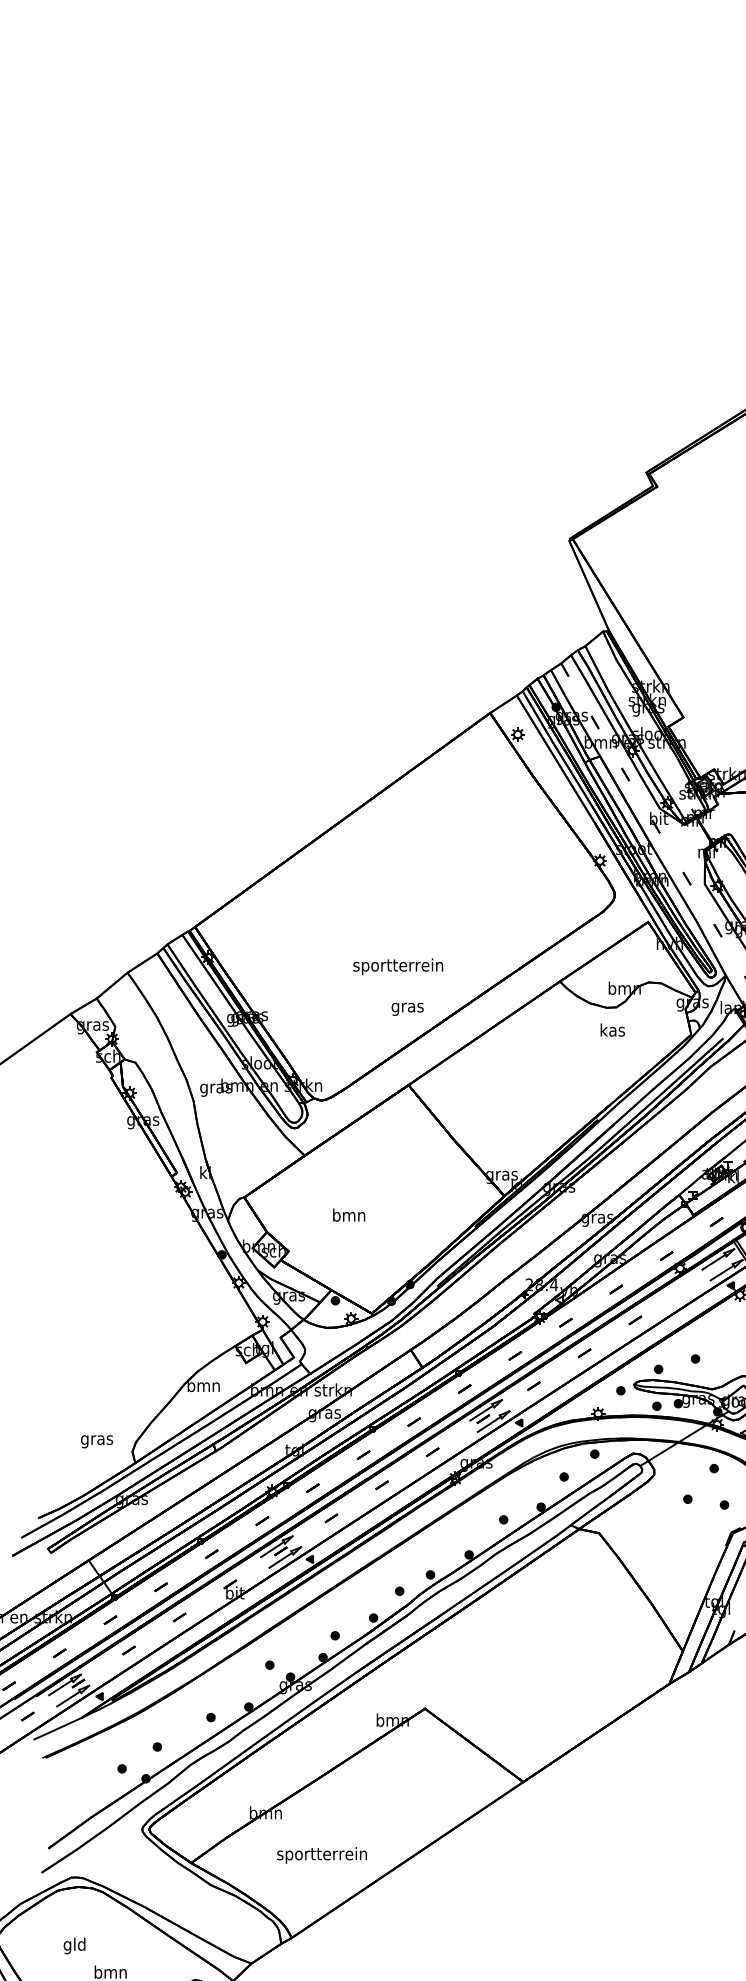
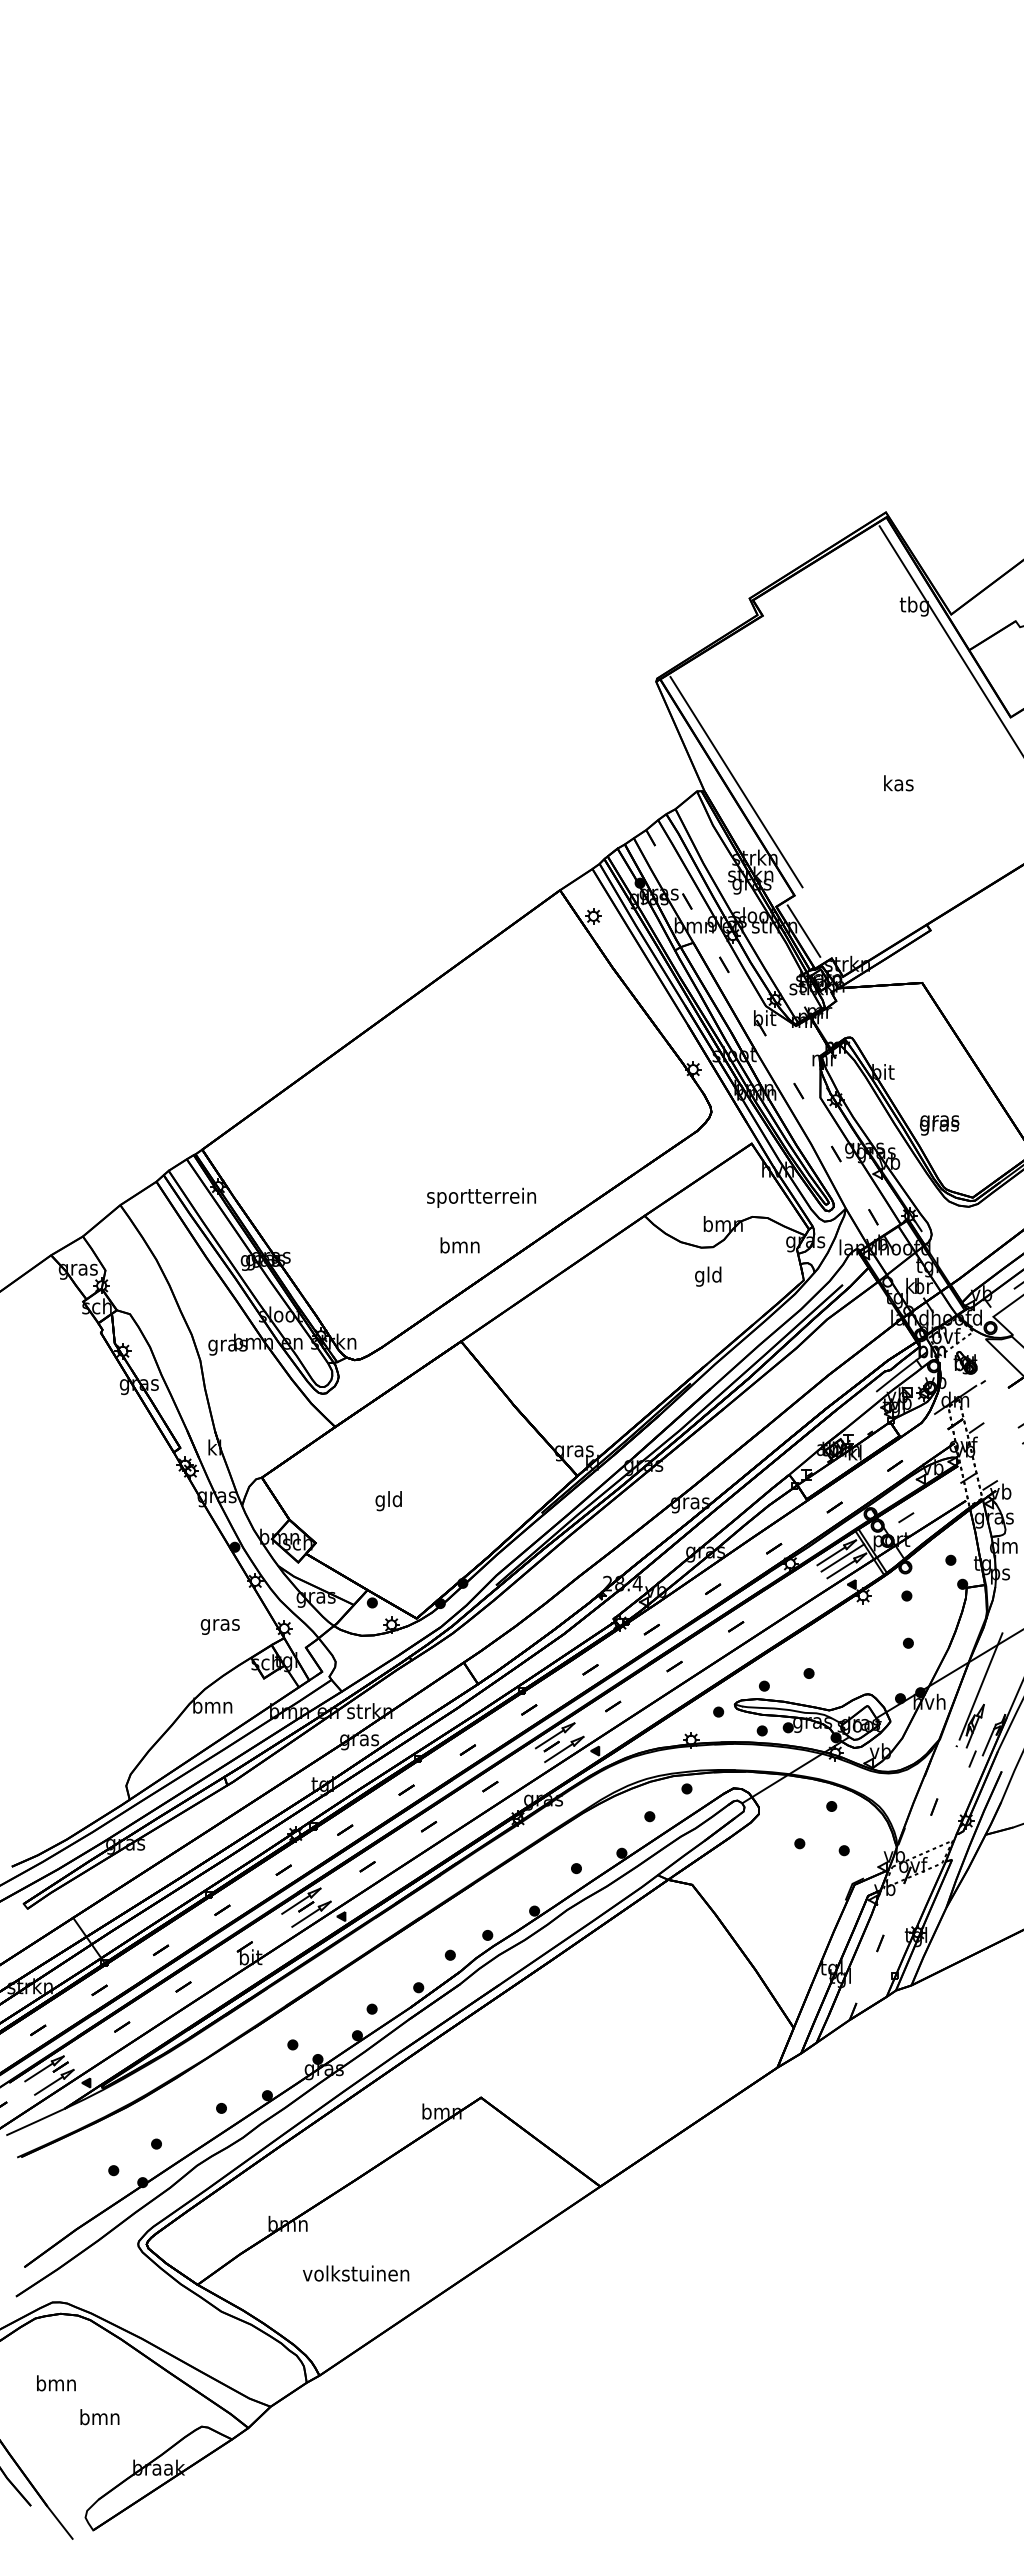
line: (635, 623) -> (736, 781), added
line: (690, 746) -> (803, 930), added
text: (398, 966) -> (481, 1197), moved
text: (407, 1007) -> (459, 1247), gras -> bmn
text: (612, 1031) -> (708, 1276), kas -> gld
text: (348, 1217) -> (388, 1501), bmn -> gld
line: (723, 1263) -> (842, 1557), added
text: (96, 1441) -> (219, 1626), moved
text: (321, 1855) -> (355, 2275), sportterrein -> volkstuinen
text: (74, 1946) -> (56, 2385), gld -> bmn

